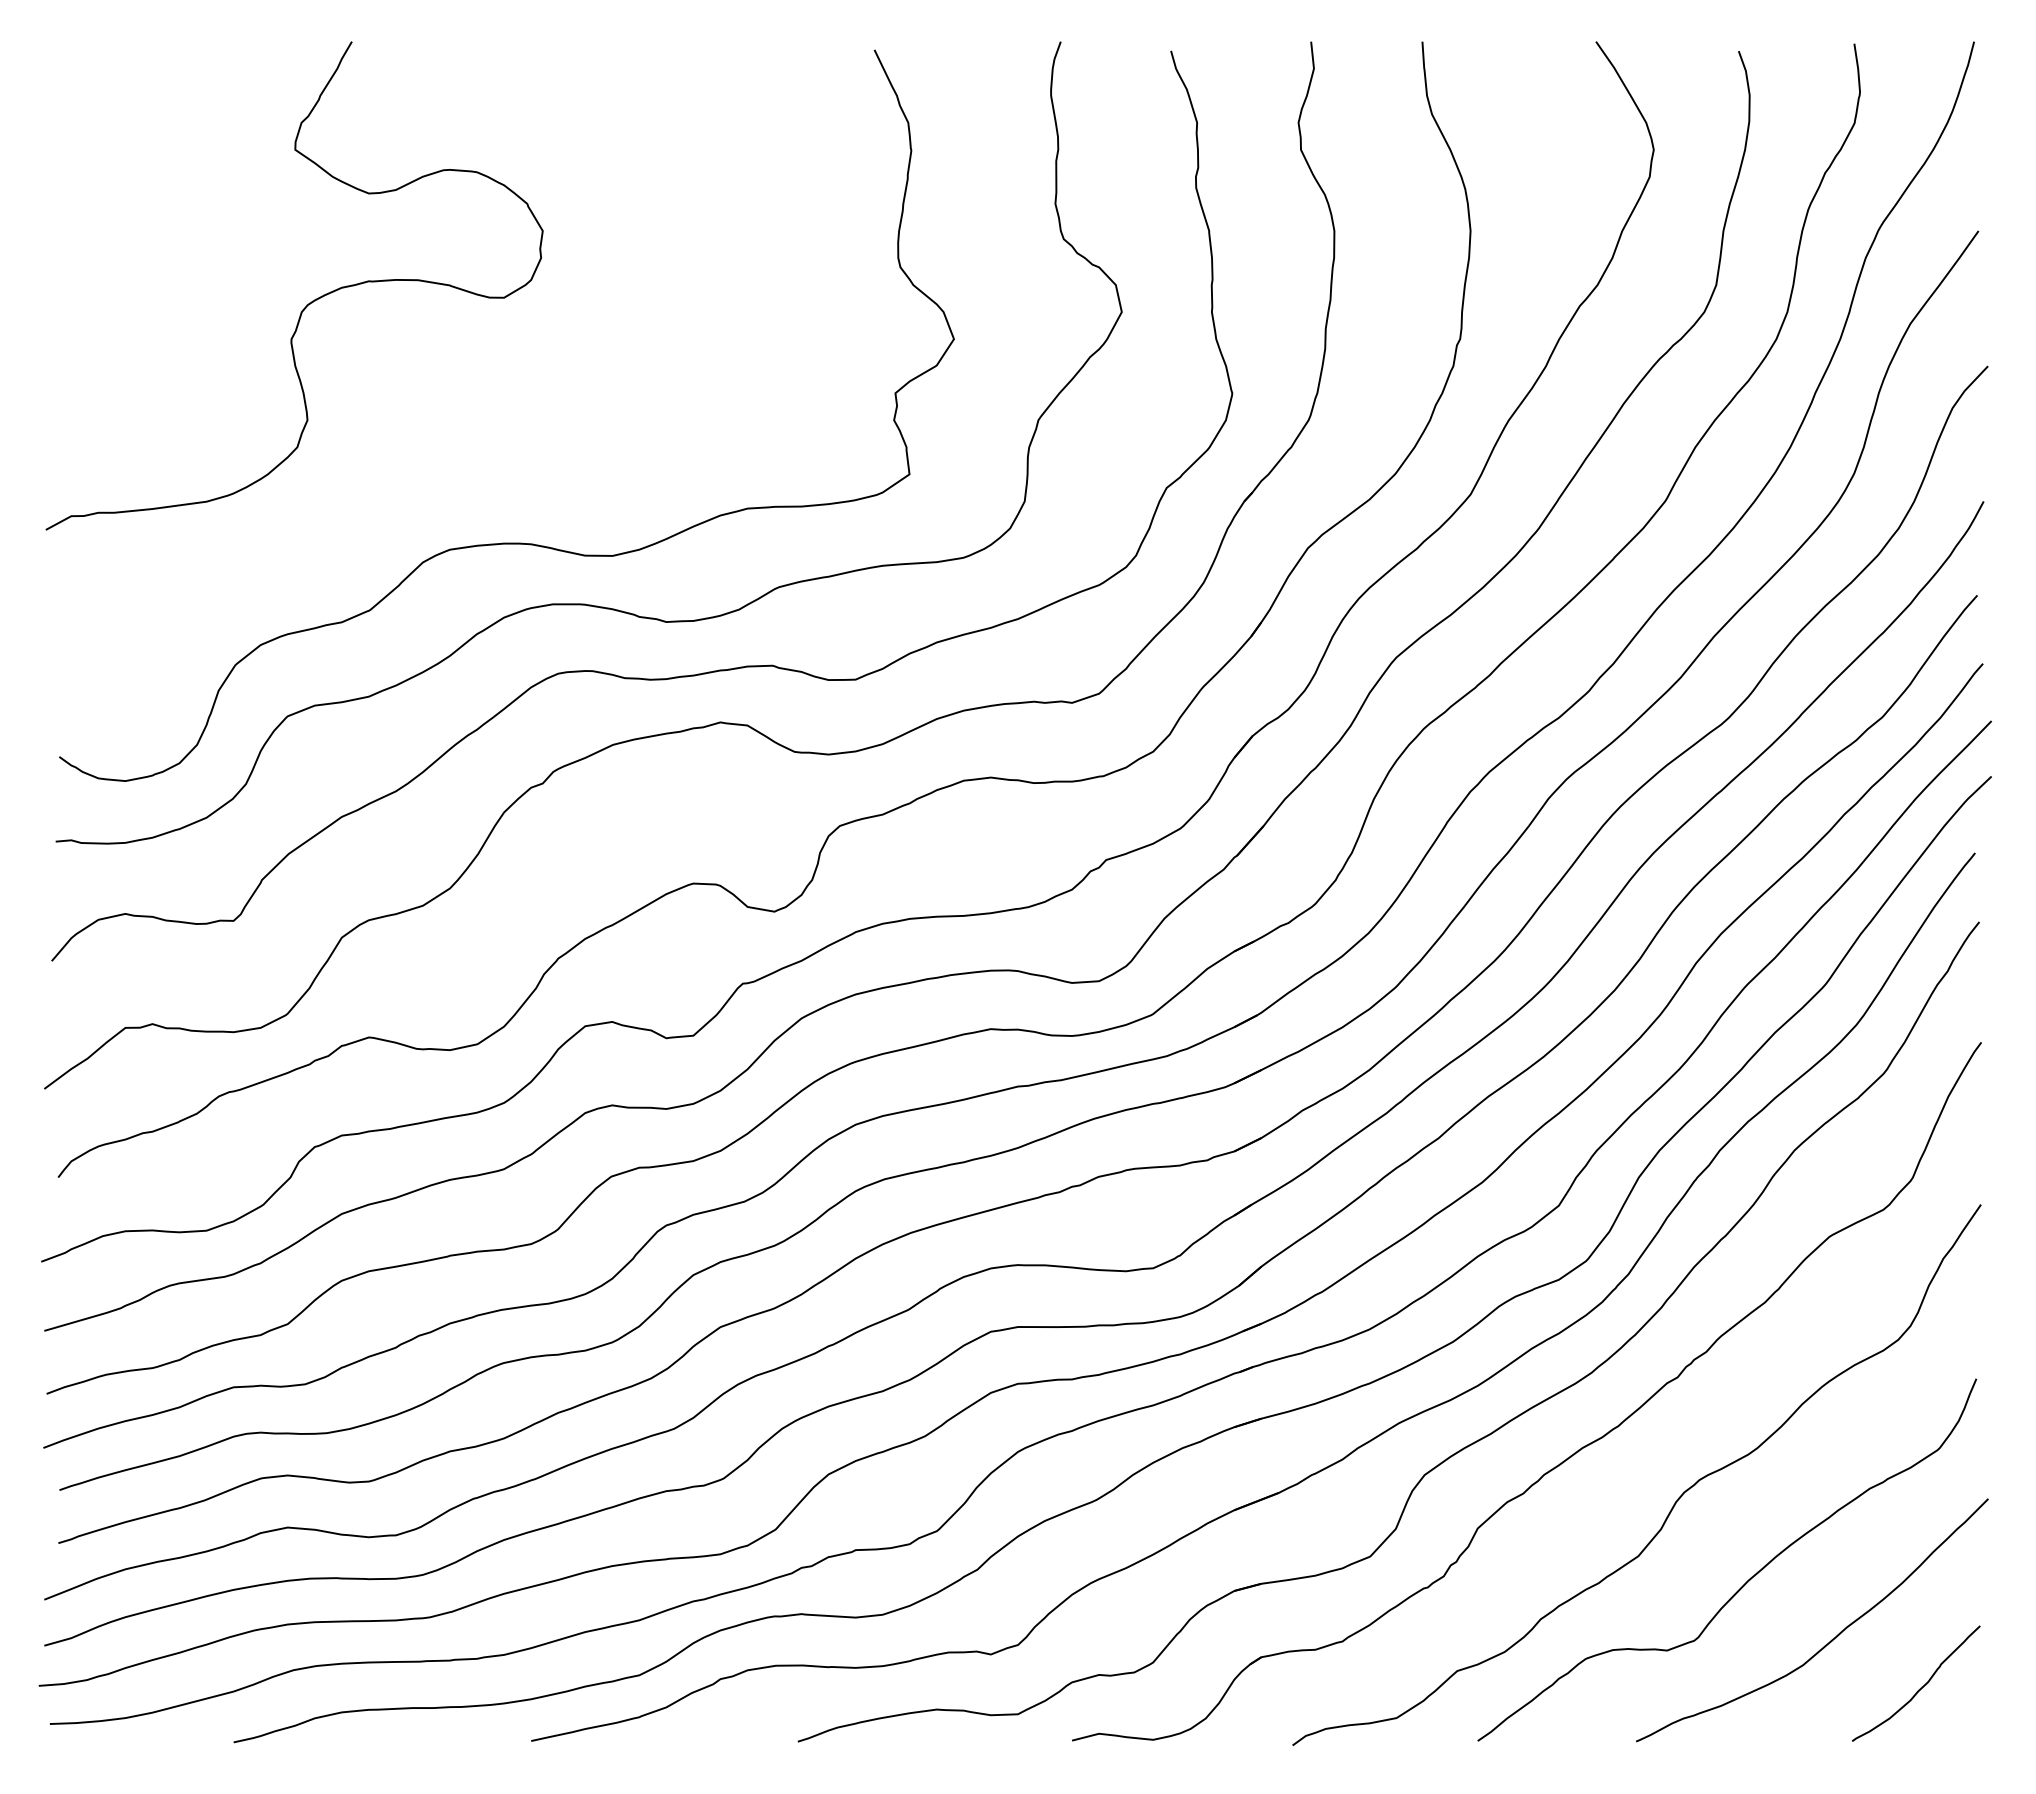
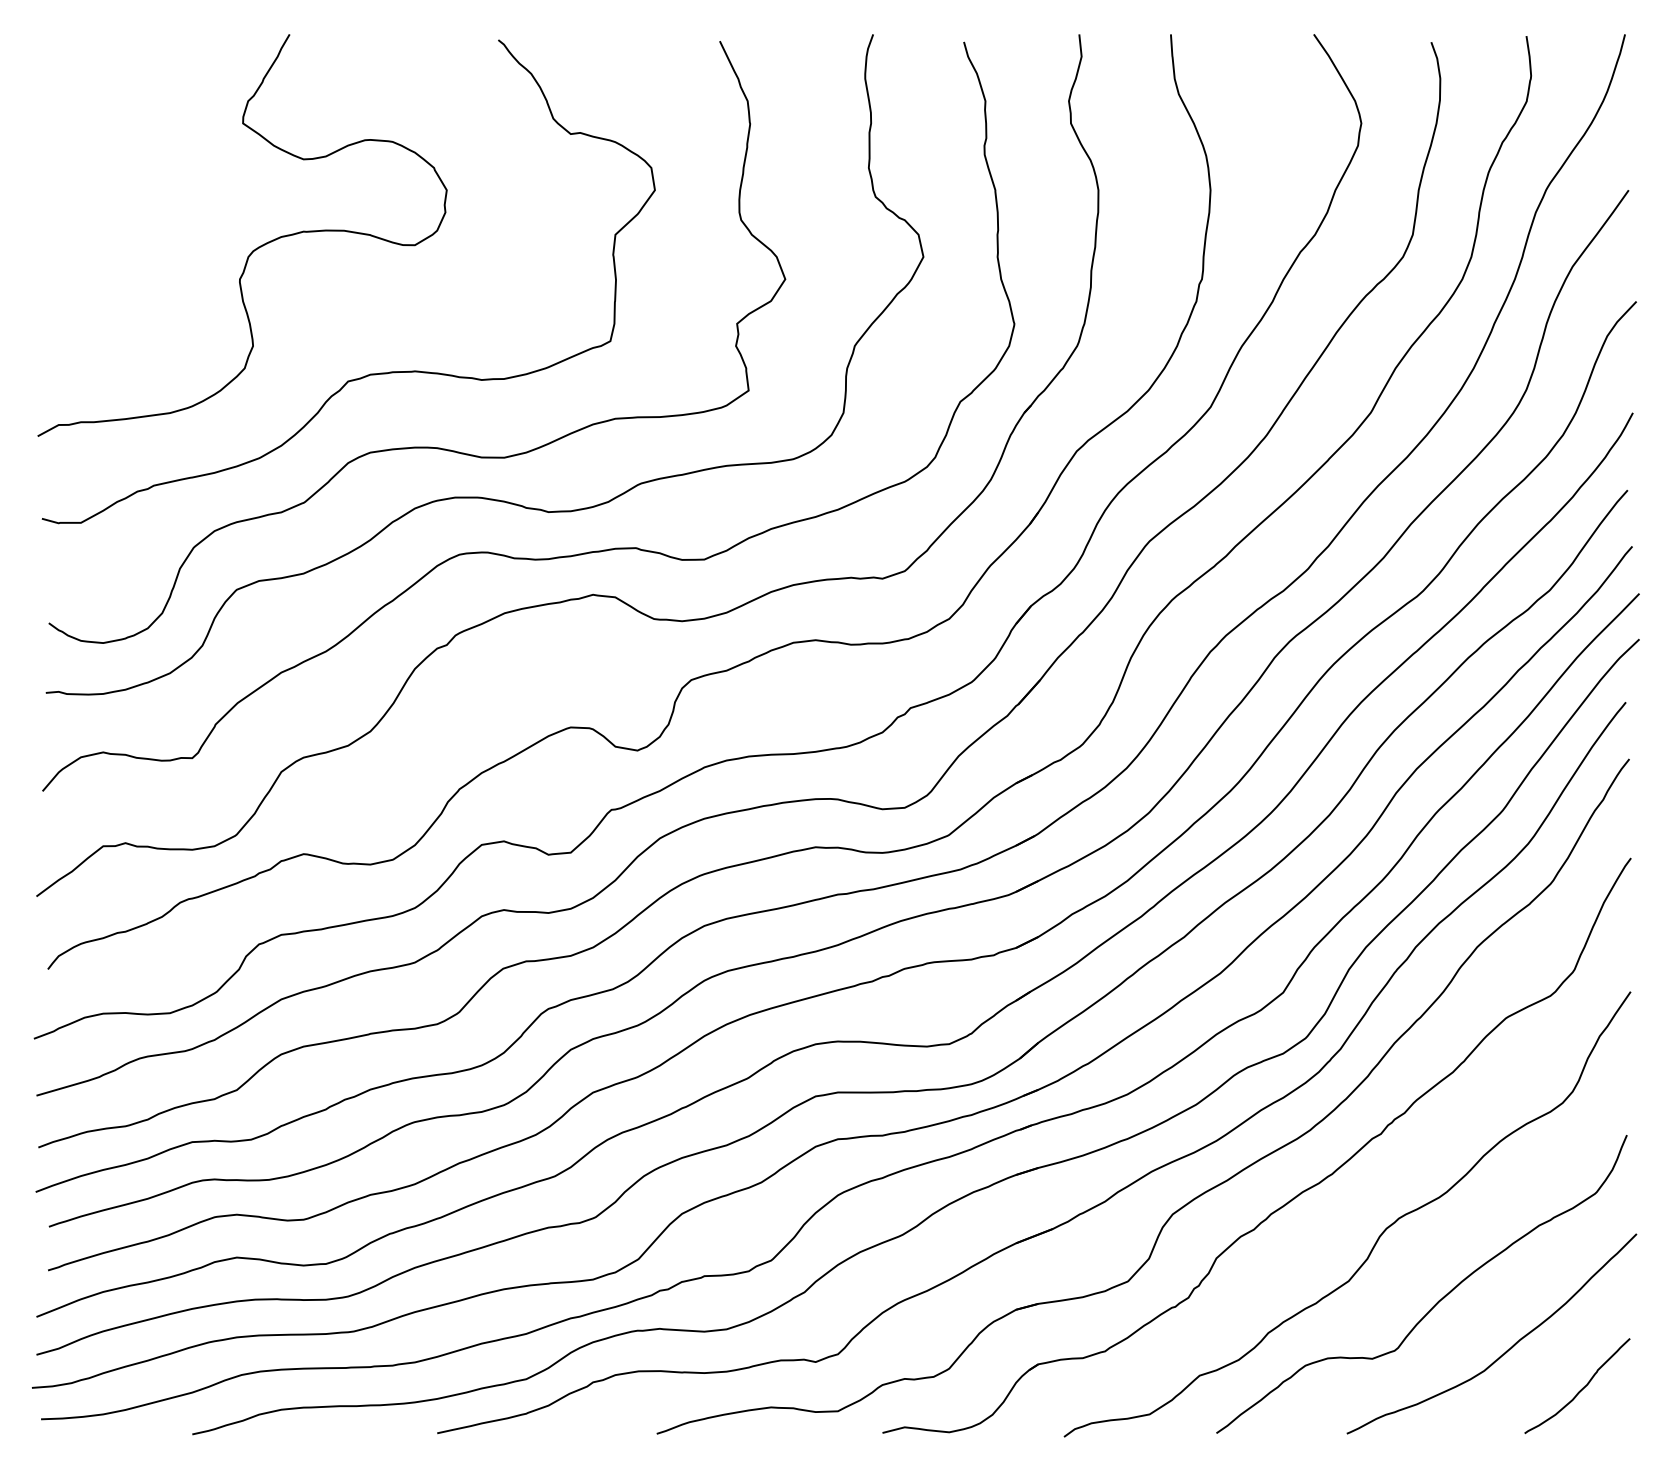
curve: (452, 453) -> (372, 373), added

